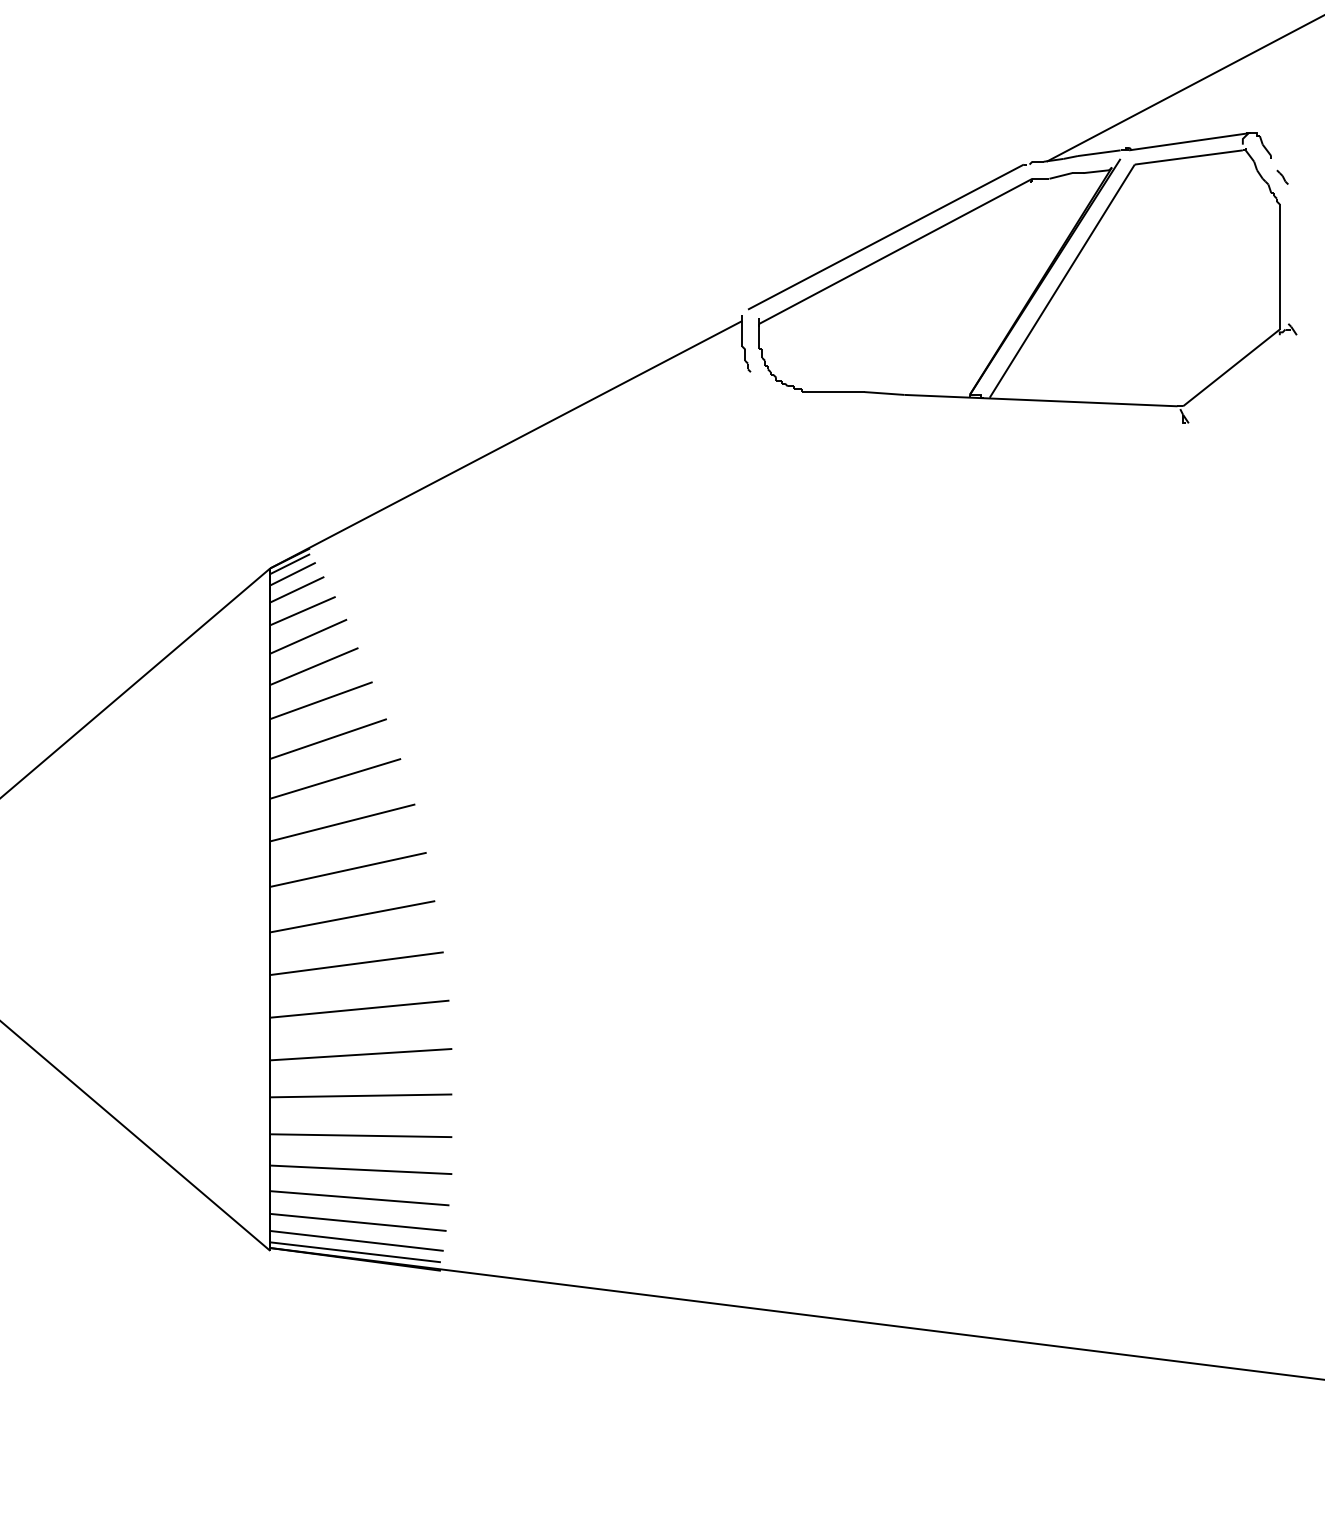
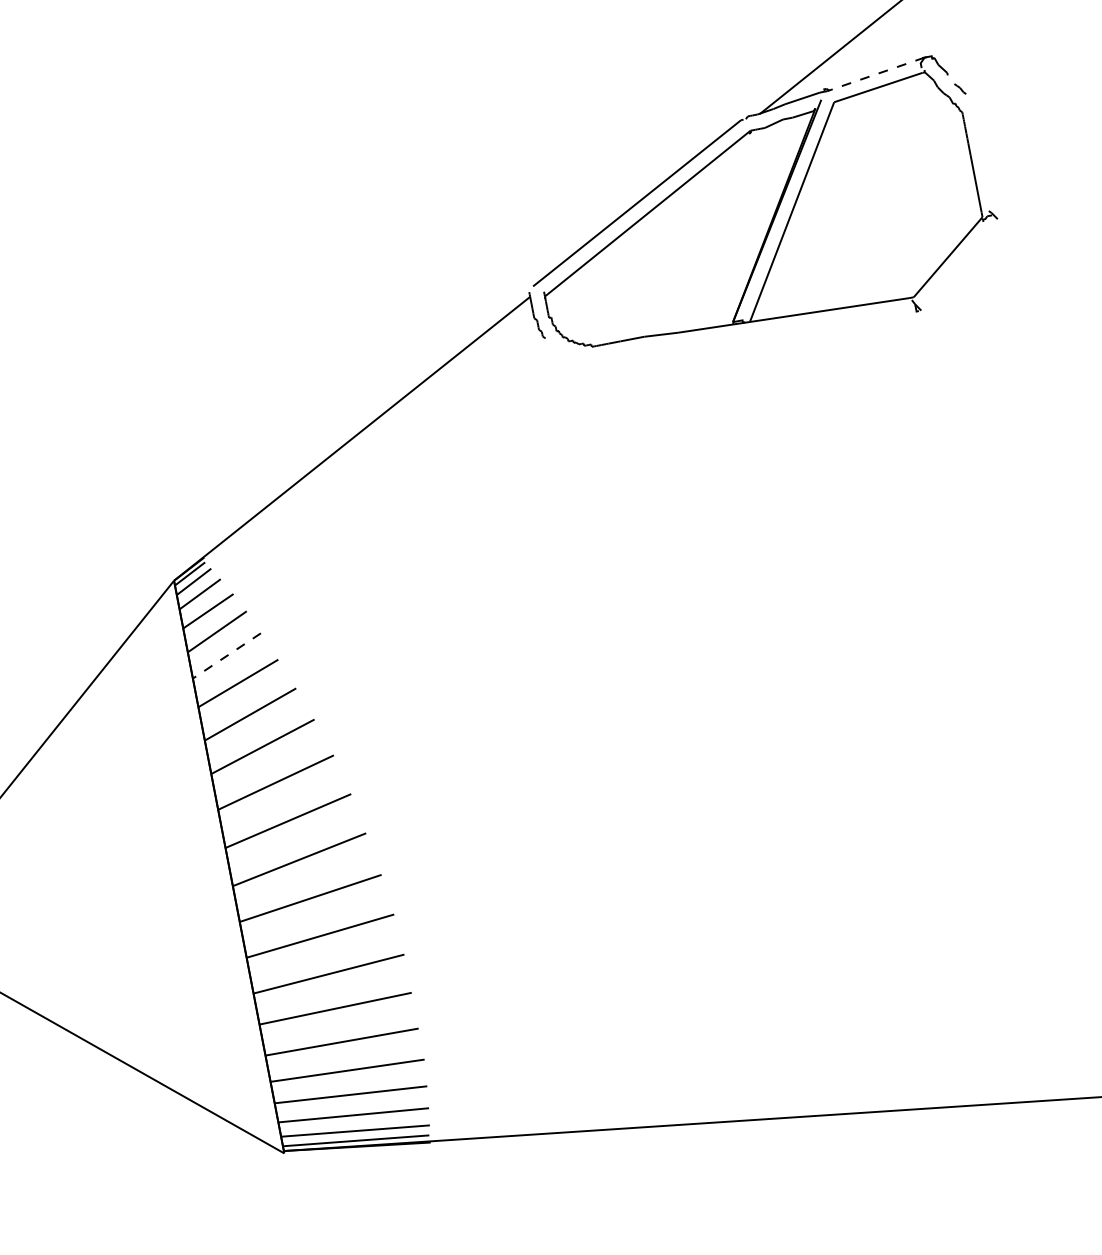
line: (1188, 141) -> (875, 74), solid -> dashed
line: (314, 666) -> (227, 655), solid -> dashed

